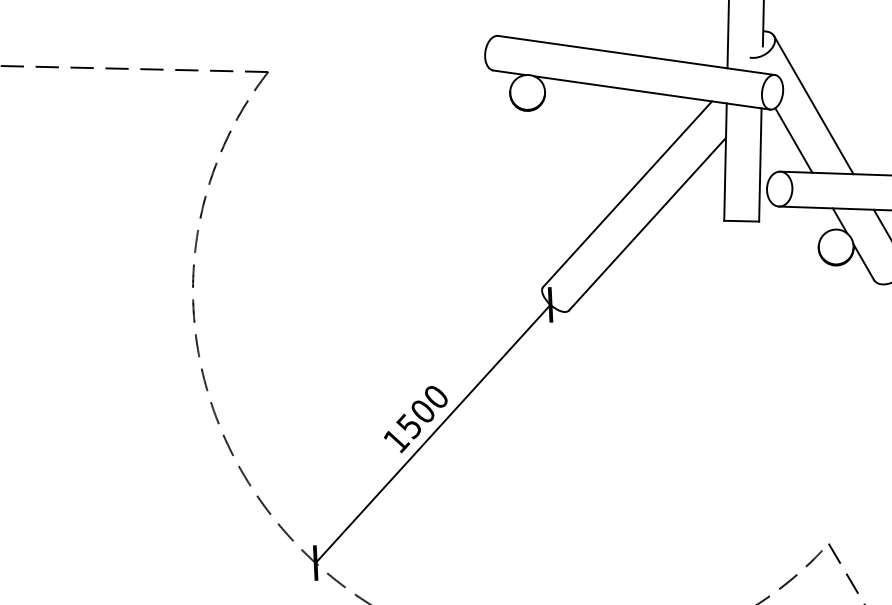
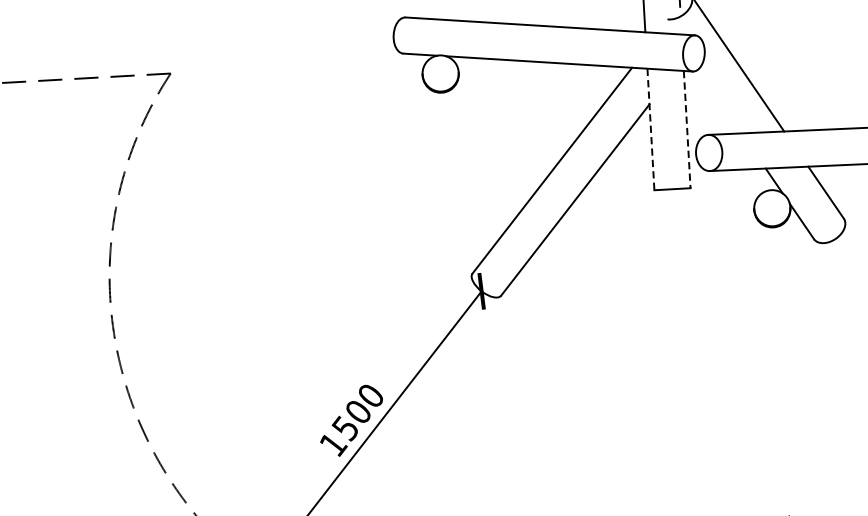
line: (793, 140) -> (719, 101), removed
line: (725, 162) -> (650, 129), solid -> dashed
line: (760, 164) -> (687, 129), solid -> dashed

